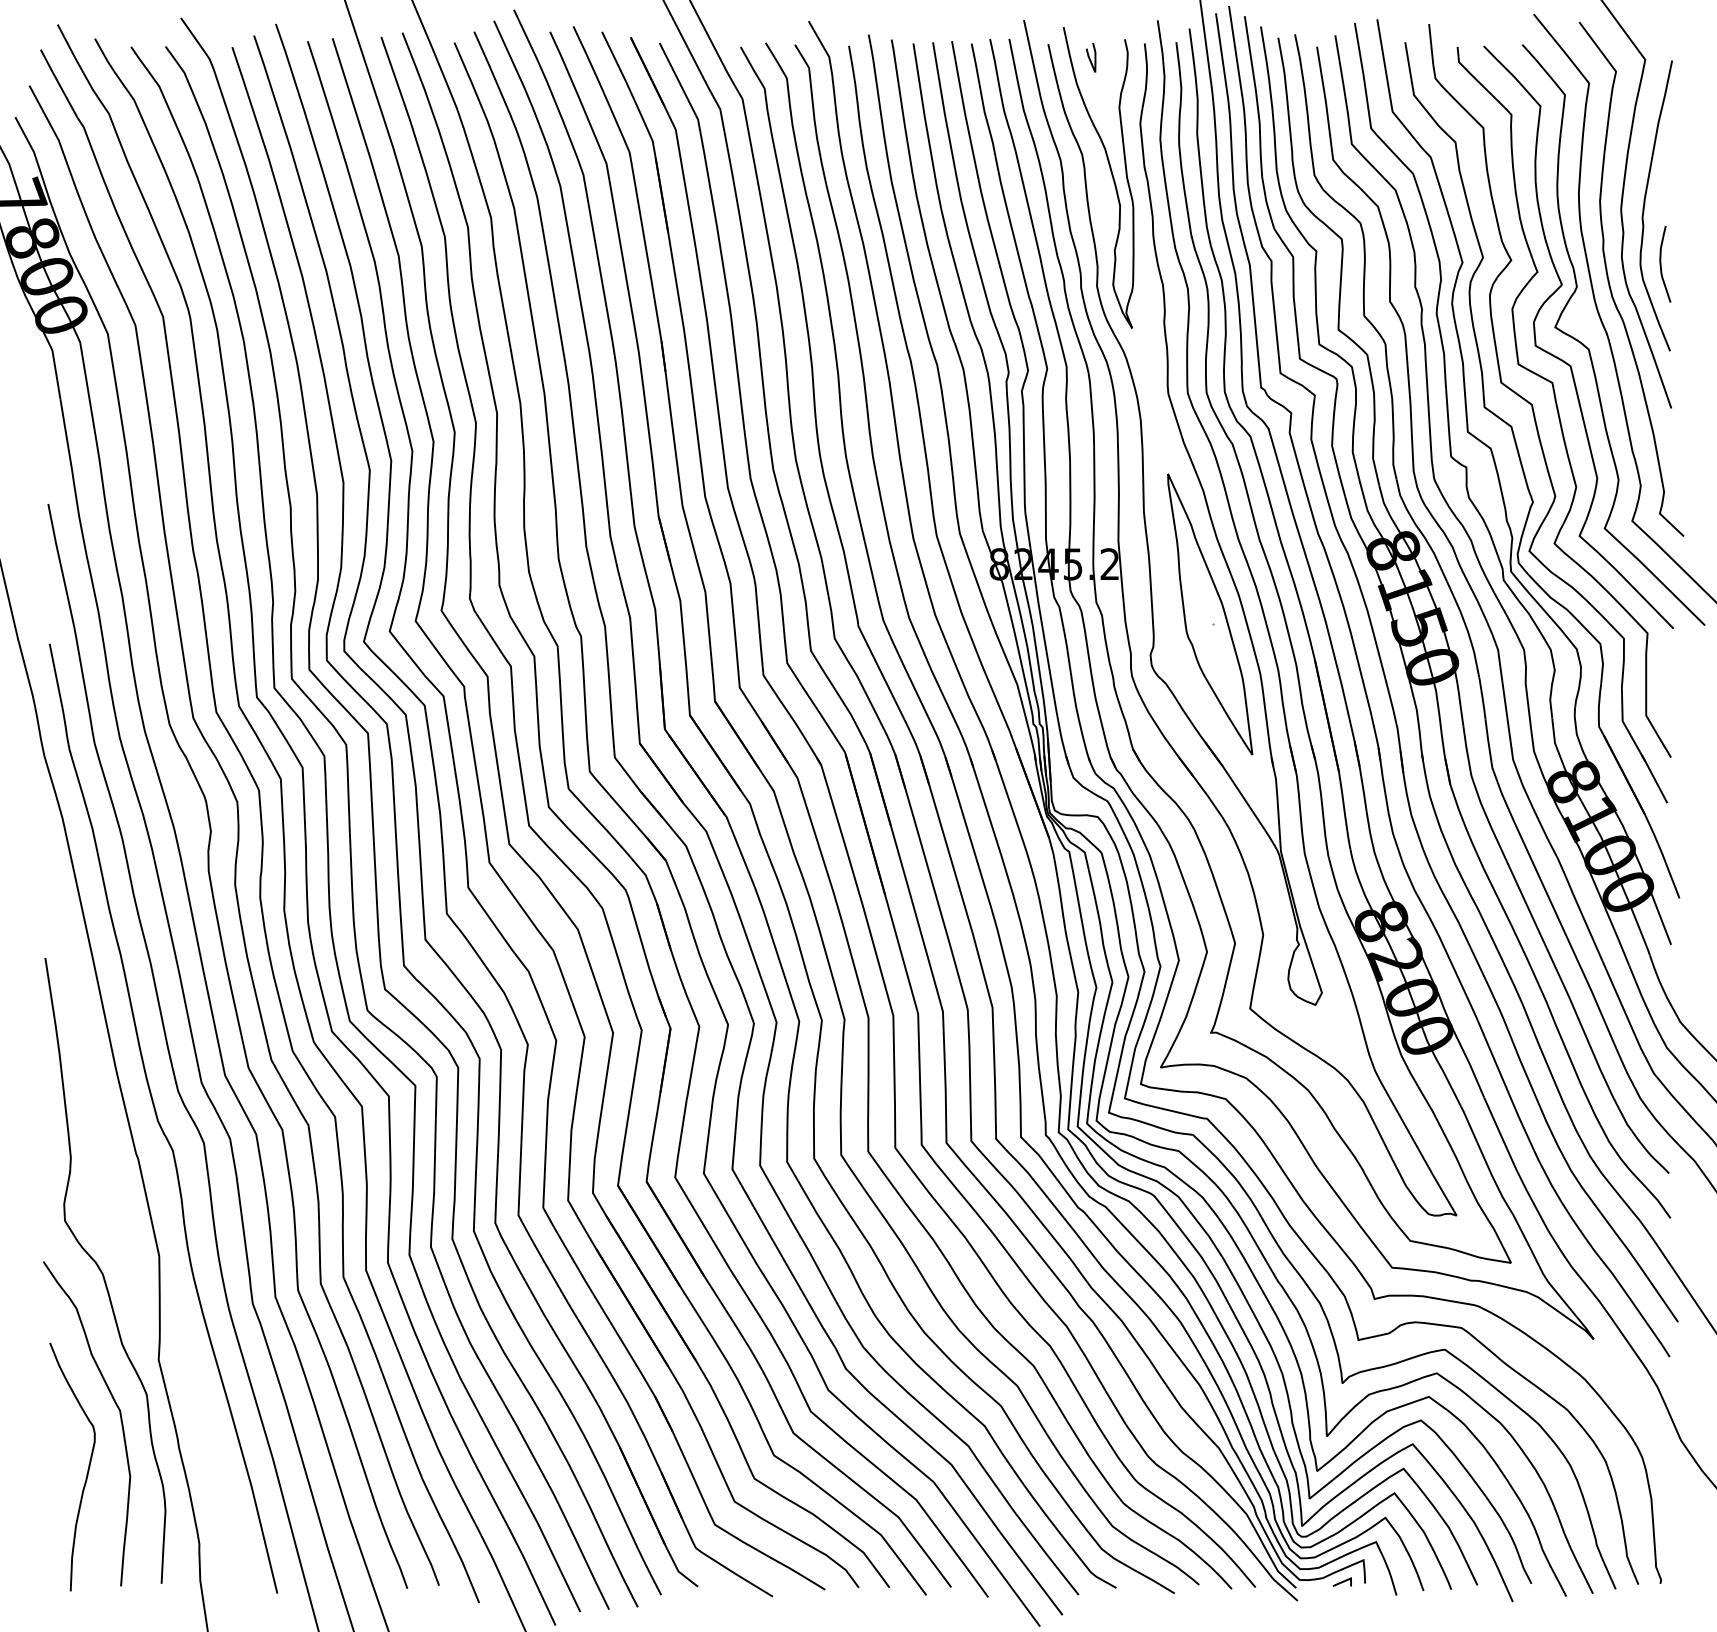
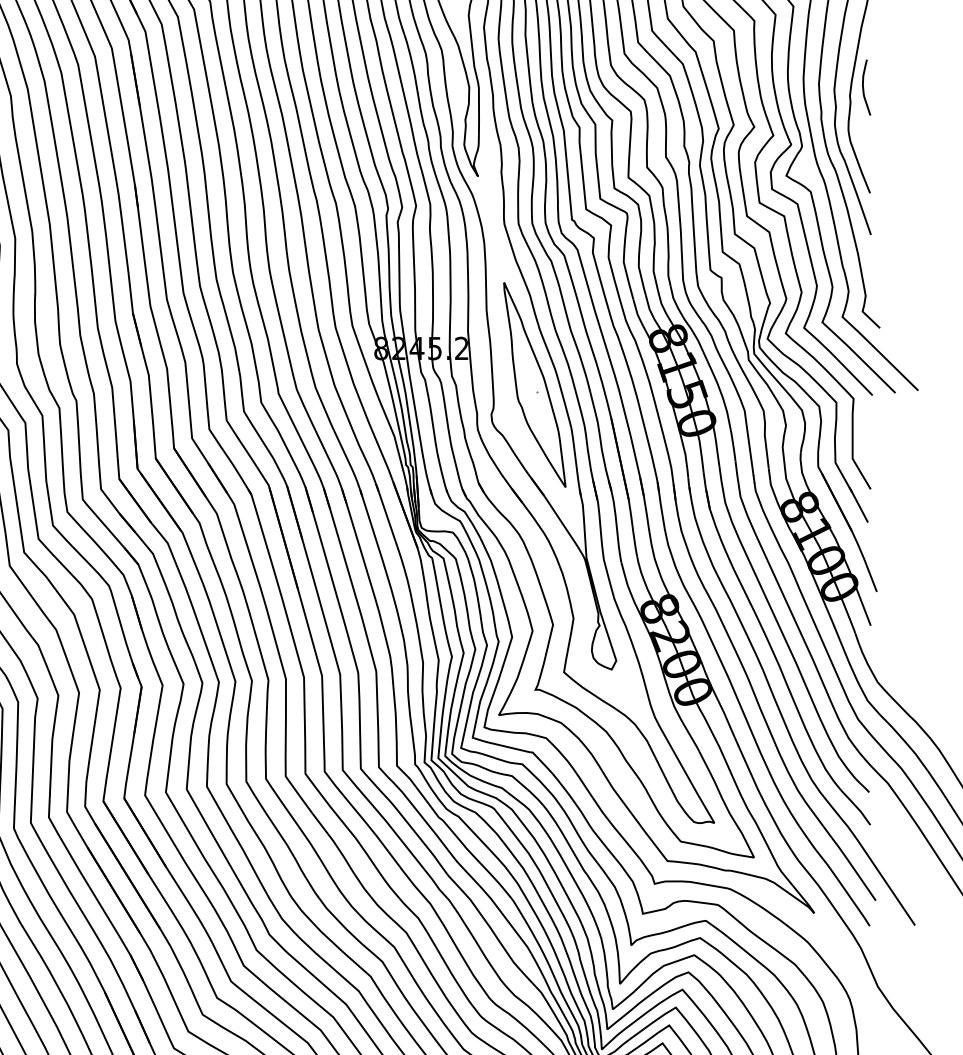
curve: (1661, 263) -> (863, 87), moved

